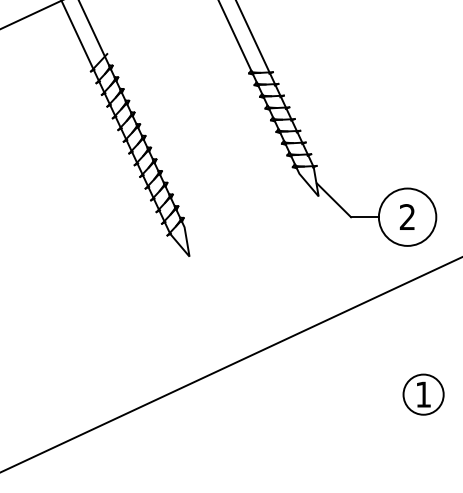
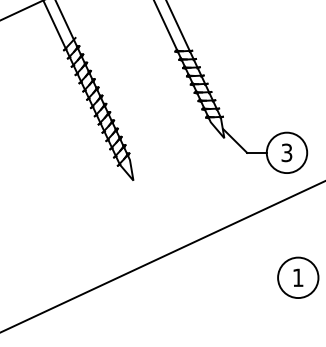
text: (407, 217) -> (286, 153), 2 -> 3
circle: (423, 394) -> (298, 277), size x1.43

